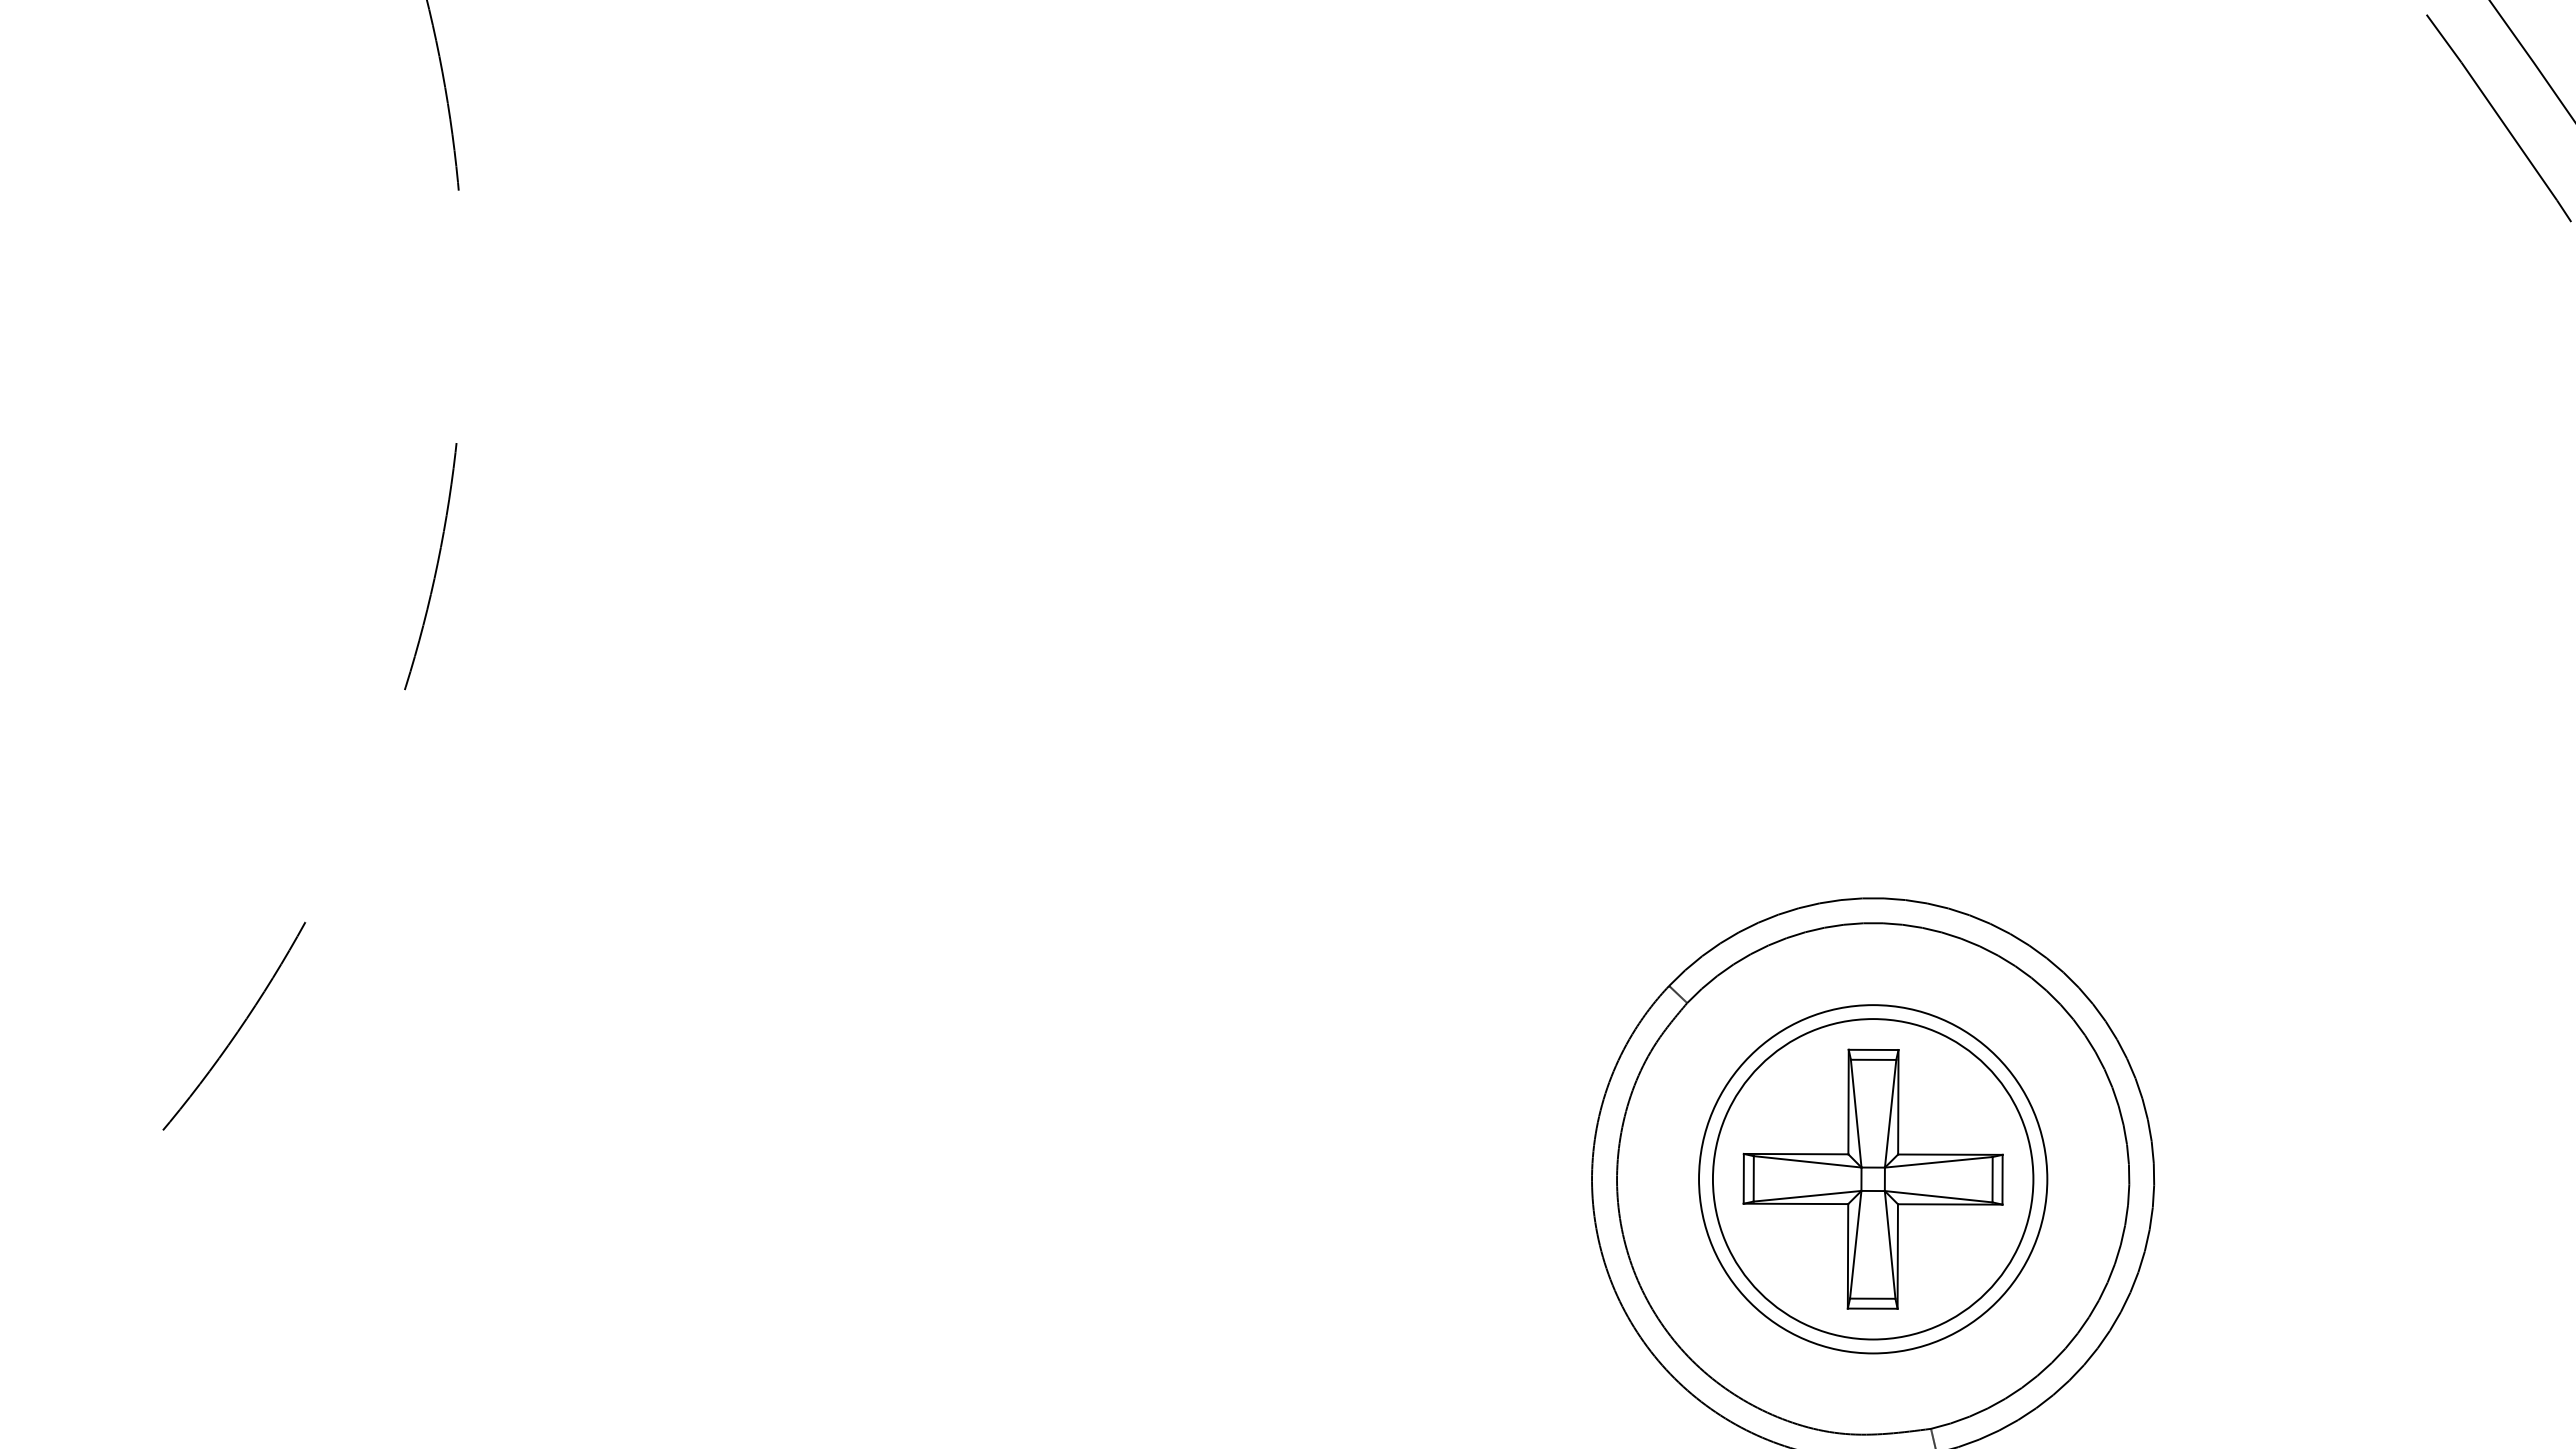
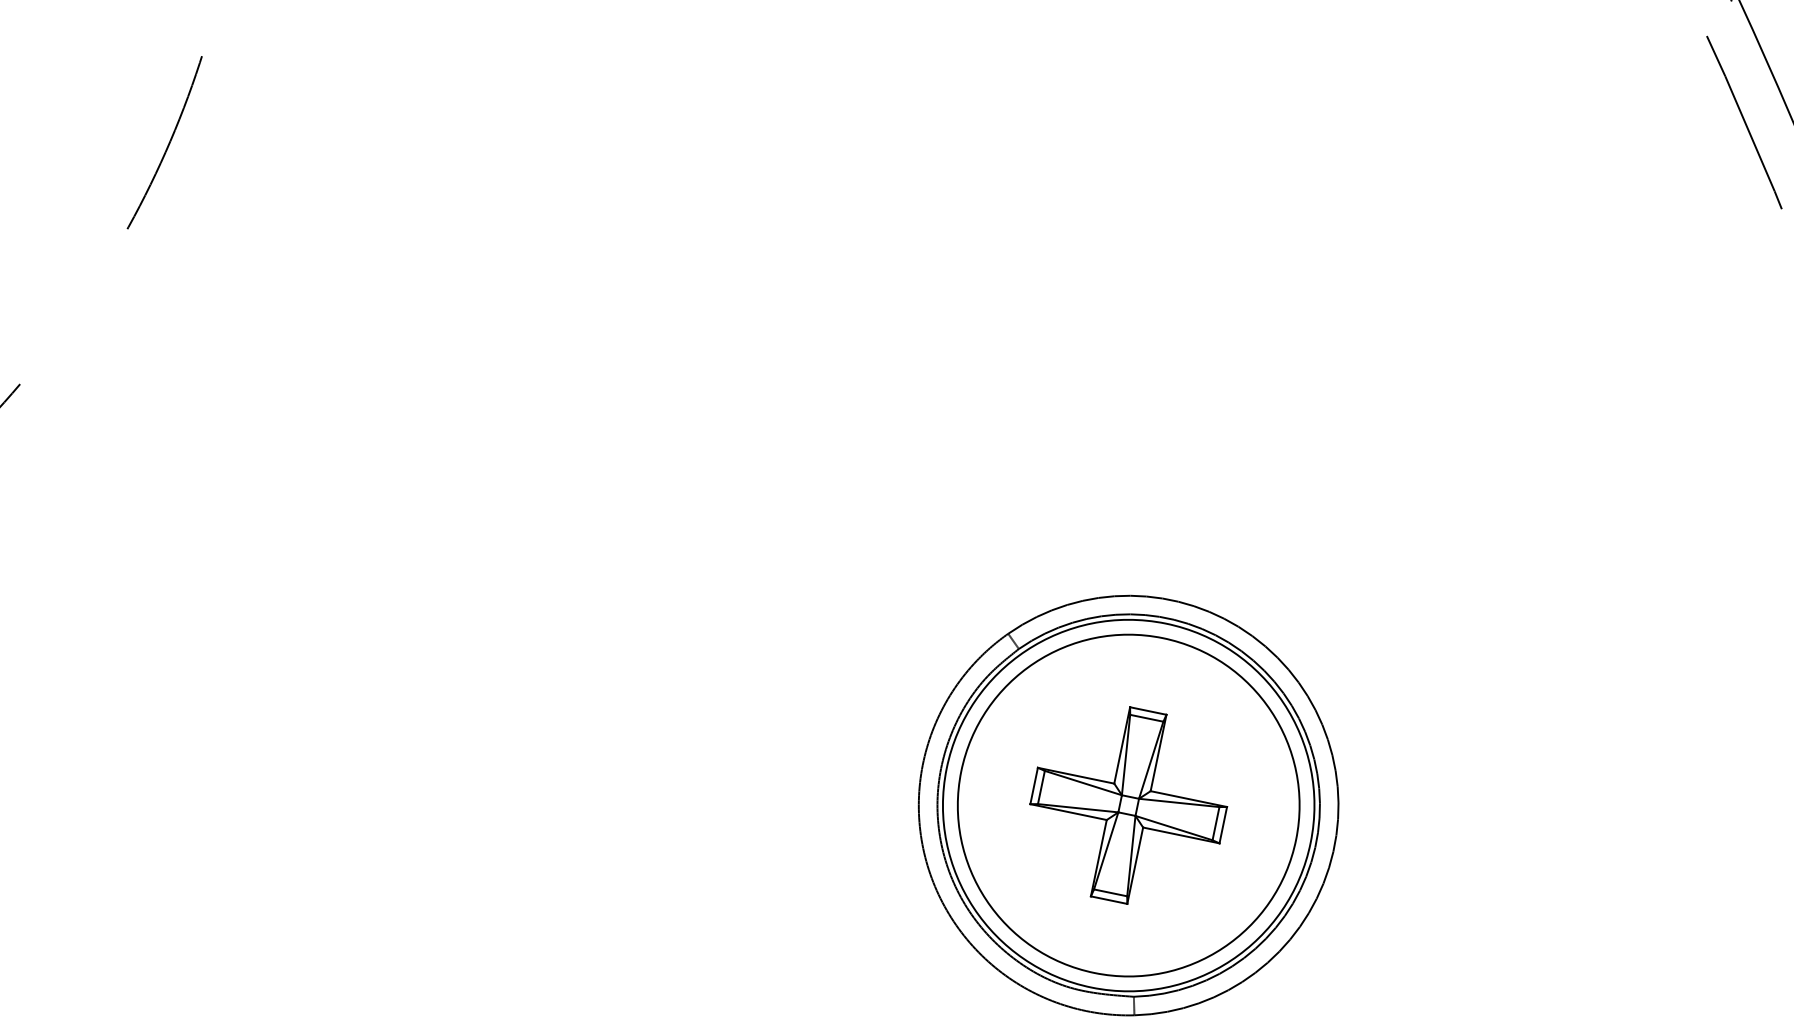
circle: (1872, 1179) -> (1128, 805), size x1.43
circle: (1873, 1179) -> (1128, 805), size x1.43

